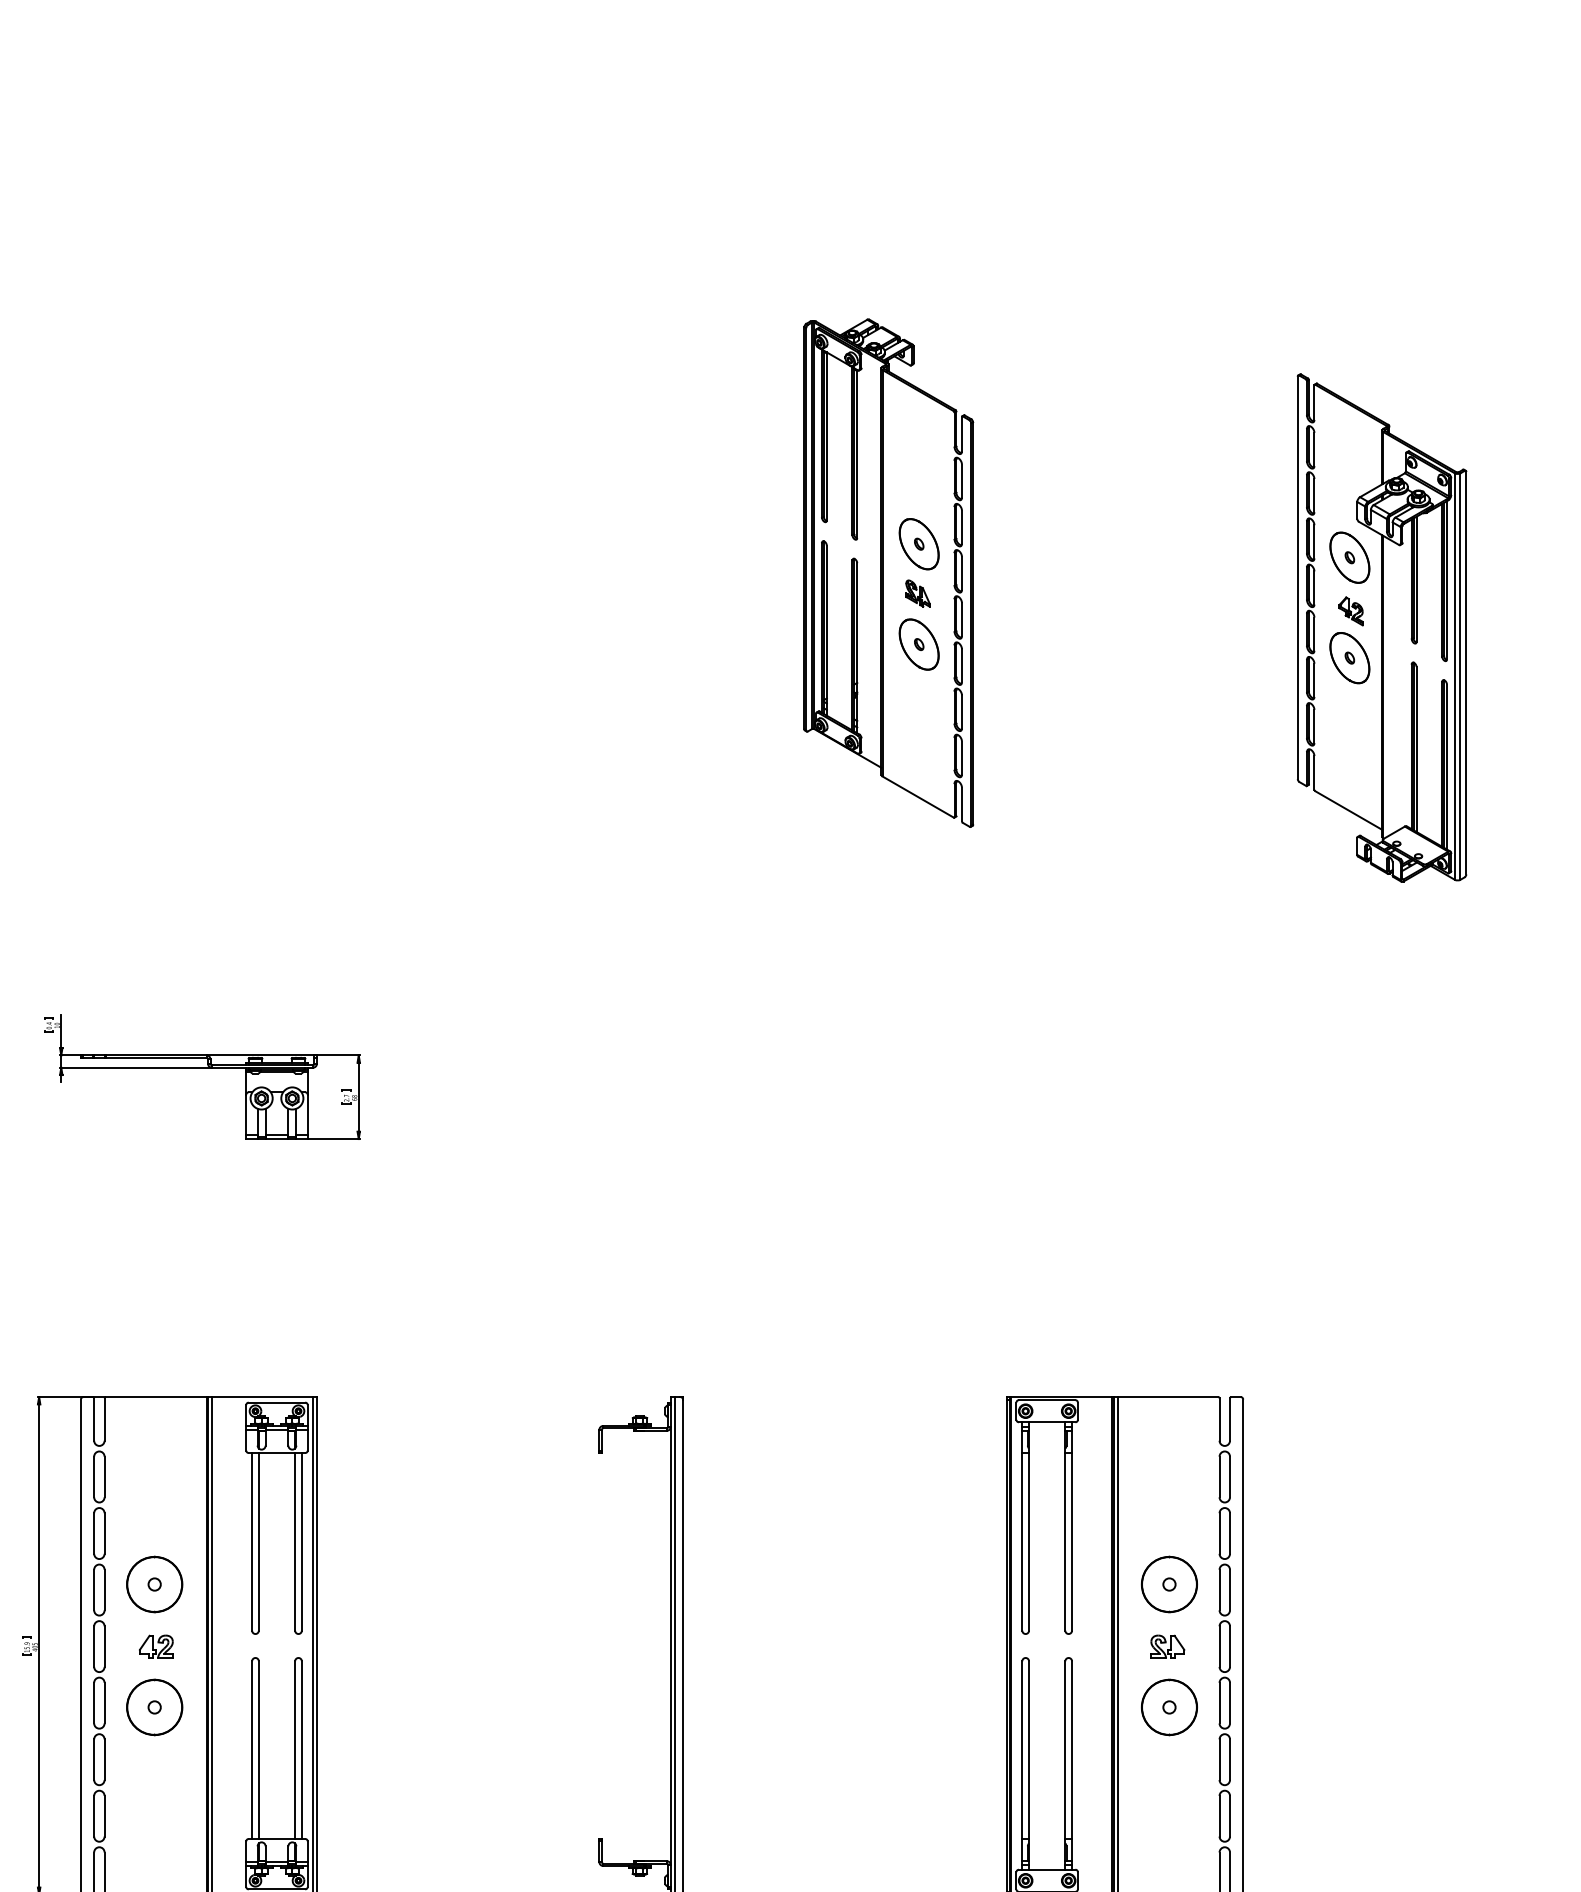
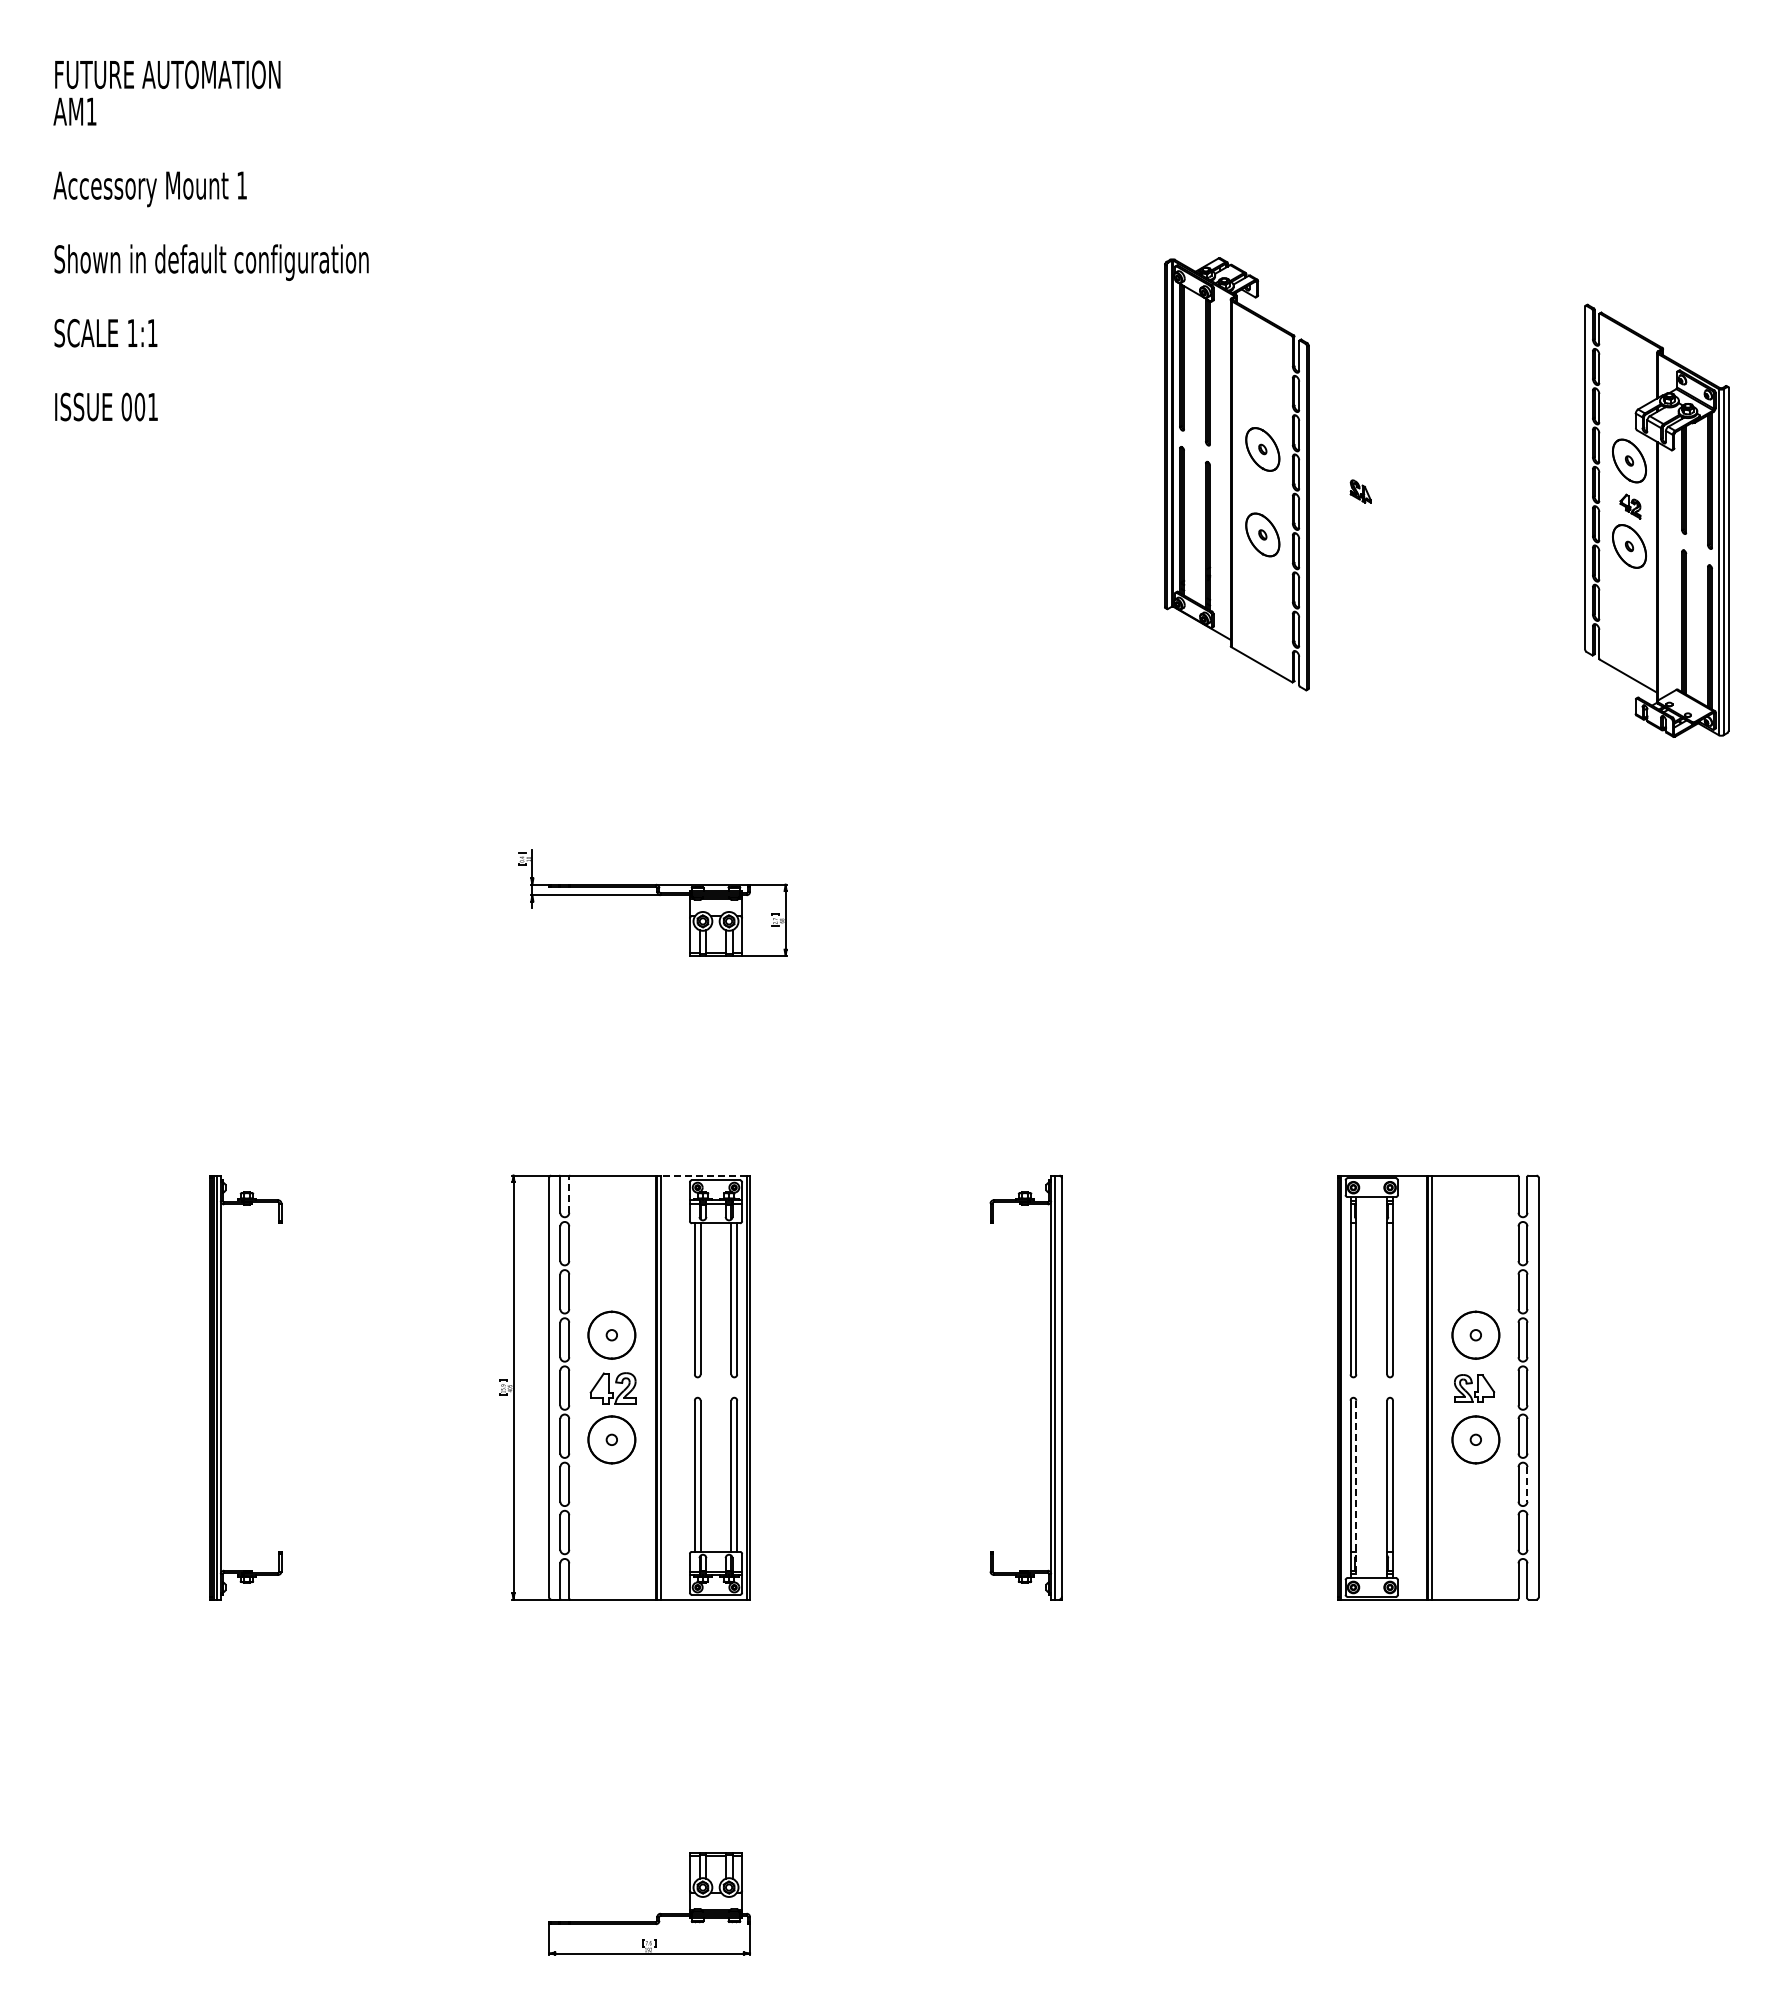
part: (917, 593) -> (1360, 491), moved
line: (262, 1396) -> (703, 1175), solid -> dashed
line: (104, 1419) -> (569, 1194), solid -> dashed
part: (156, 1645) -> (613, 1387), size x1.6
part: (1167, 1645) -> (1474, 1387), size x1.4
line: (1230, 1759) -> (1527, 1484), solid -> dashed
line: (1029, 1765) -> (1356, 1489), solid -> dashed

